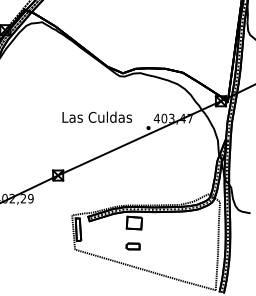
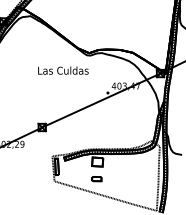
text: (96, 116) -> (62, 70), moved

